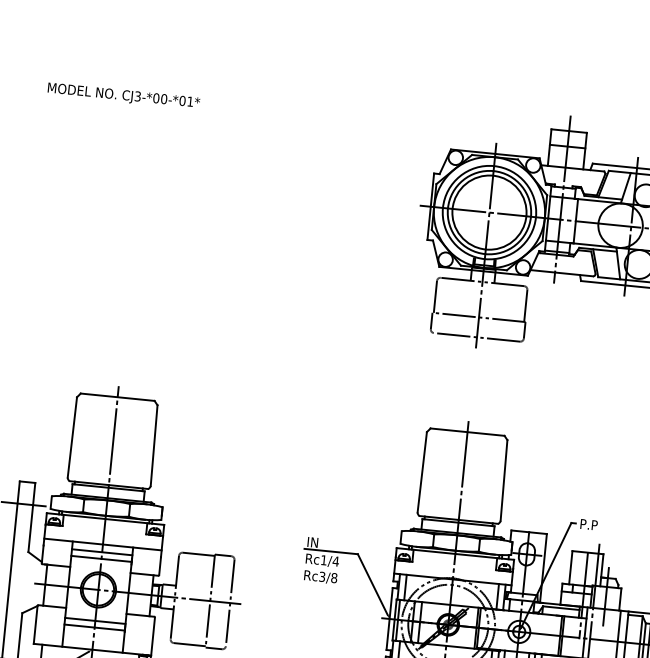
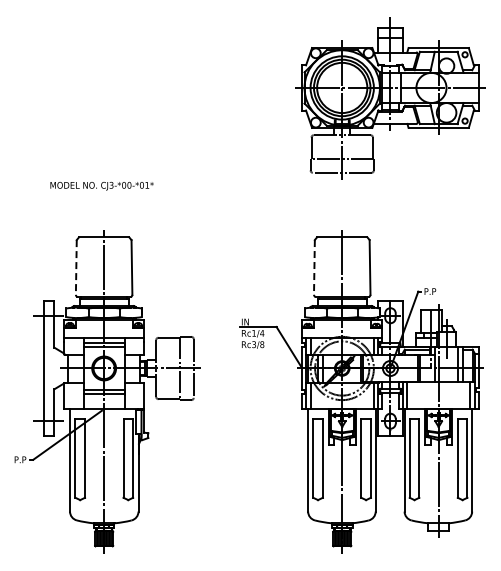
text: (122, 96) -> (101, 186), moved
line: (72, 437) -> (76, 267), solid -> dashed
line: (422, 472) -> (314, 267), solid -> dashed

